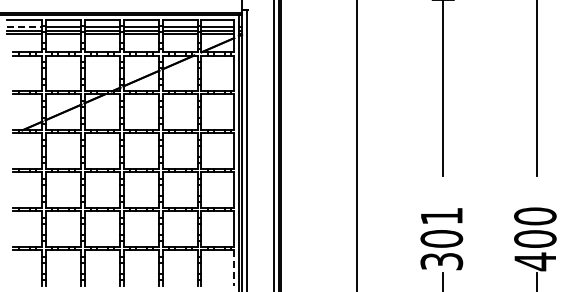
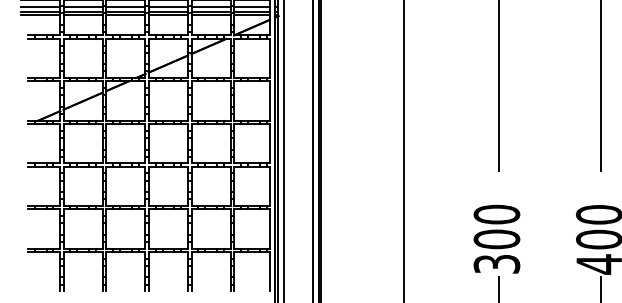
line: (24, 26) -> (40, 7), dashed -> solid
text: (441, 216) -> (496, 214), 301 -> 300
line: (234, 268) -> (270, 271), dashed -> solid

